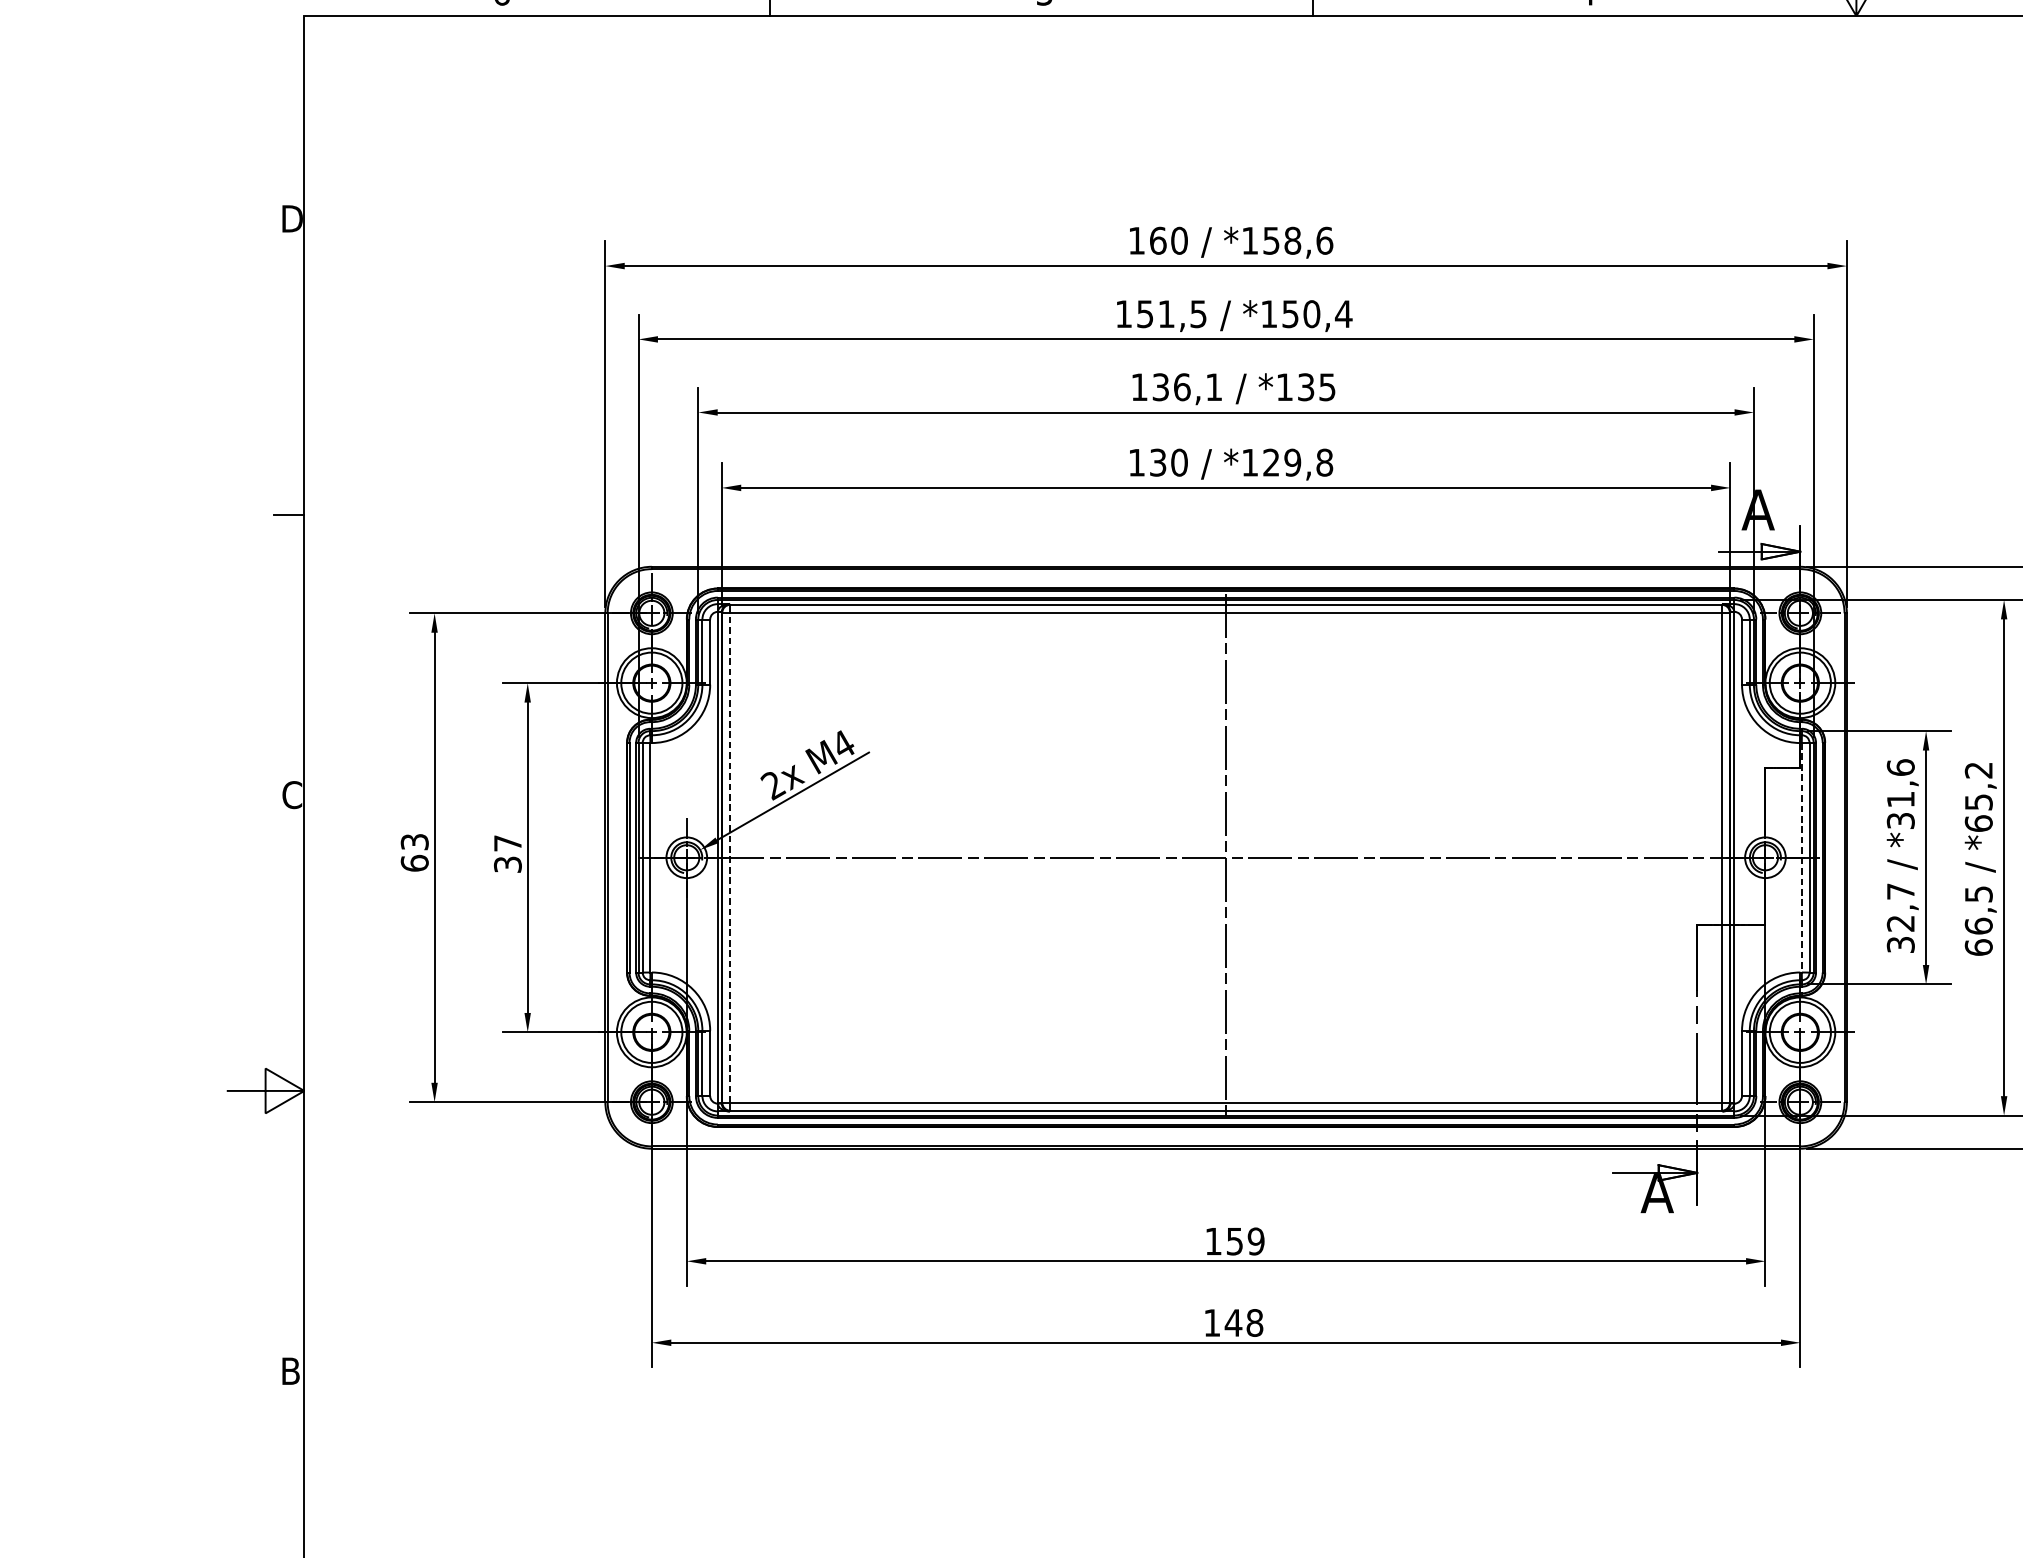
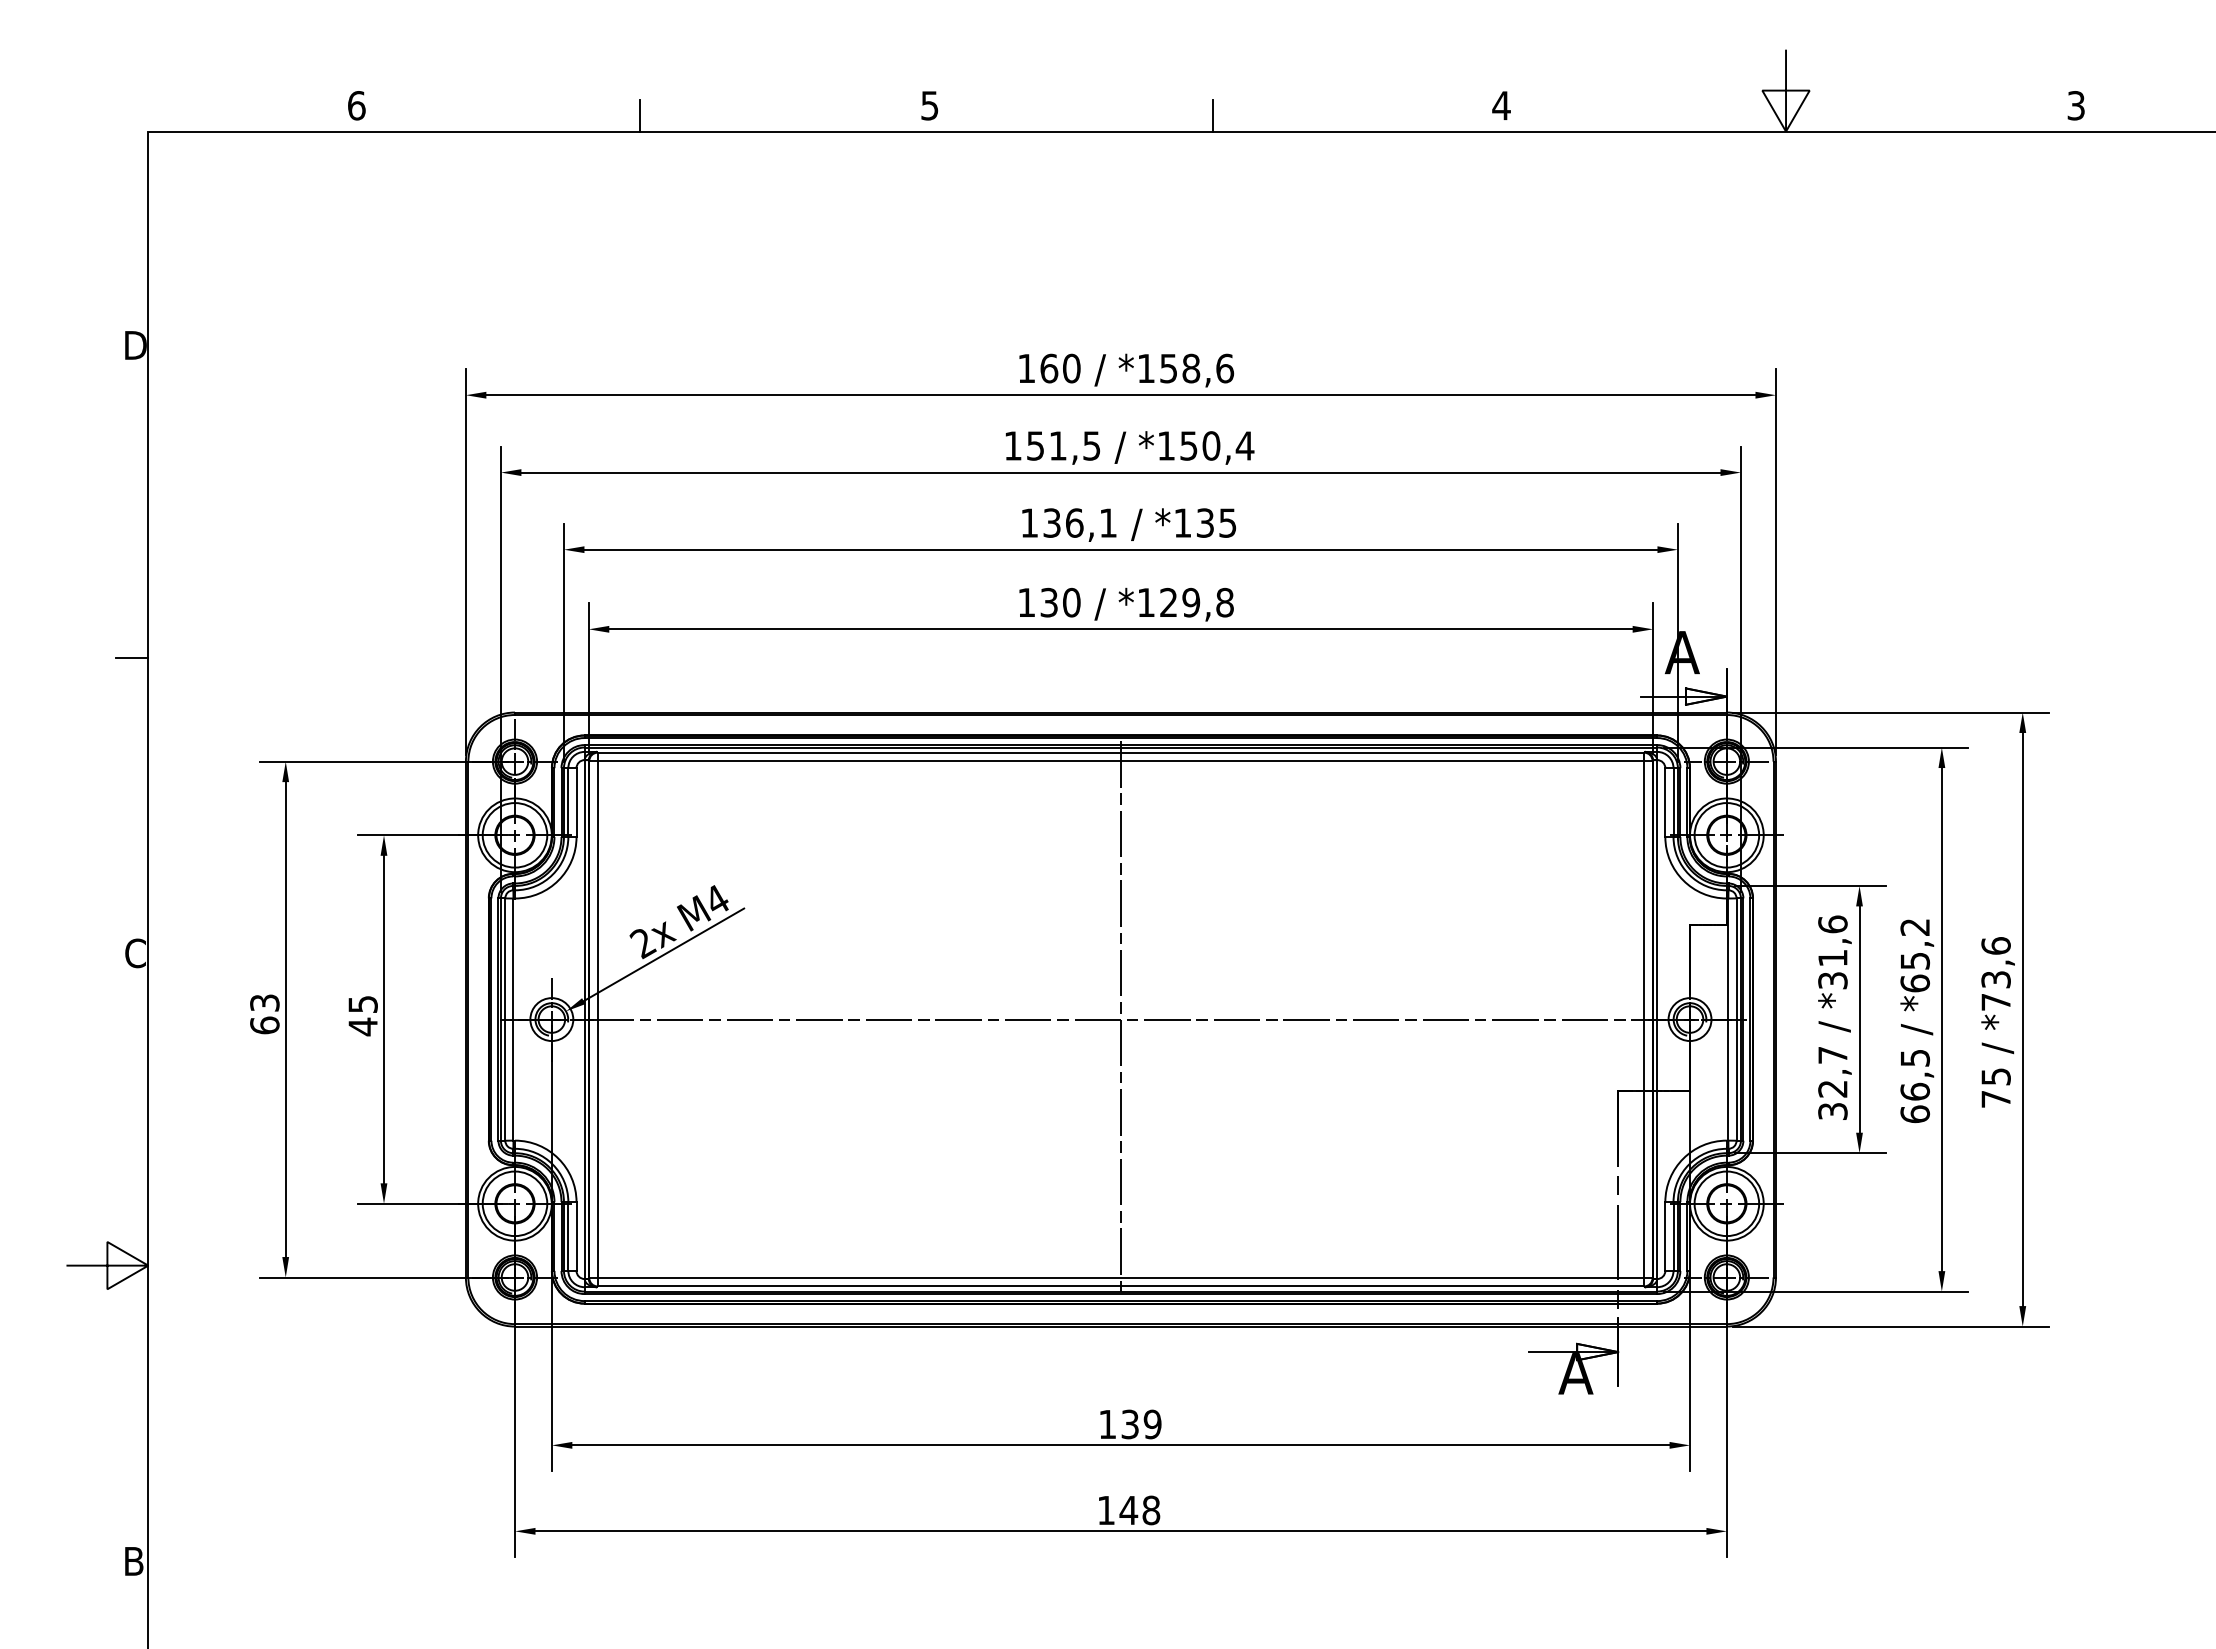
text: (507, 854) -> (362, 1016), 37 -> 45
line: (730, 857) -> (597, 1019), dashed -> solid
line: (1801, 858) -> (1728, 1020), dashed -> solid
text: (1235, 1240) -> (1130, 1423), 159 -> 139

